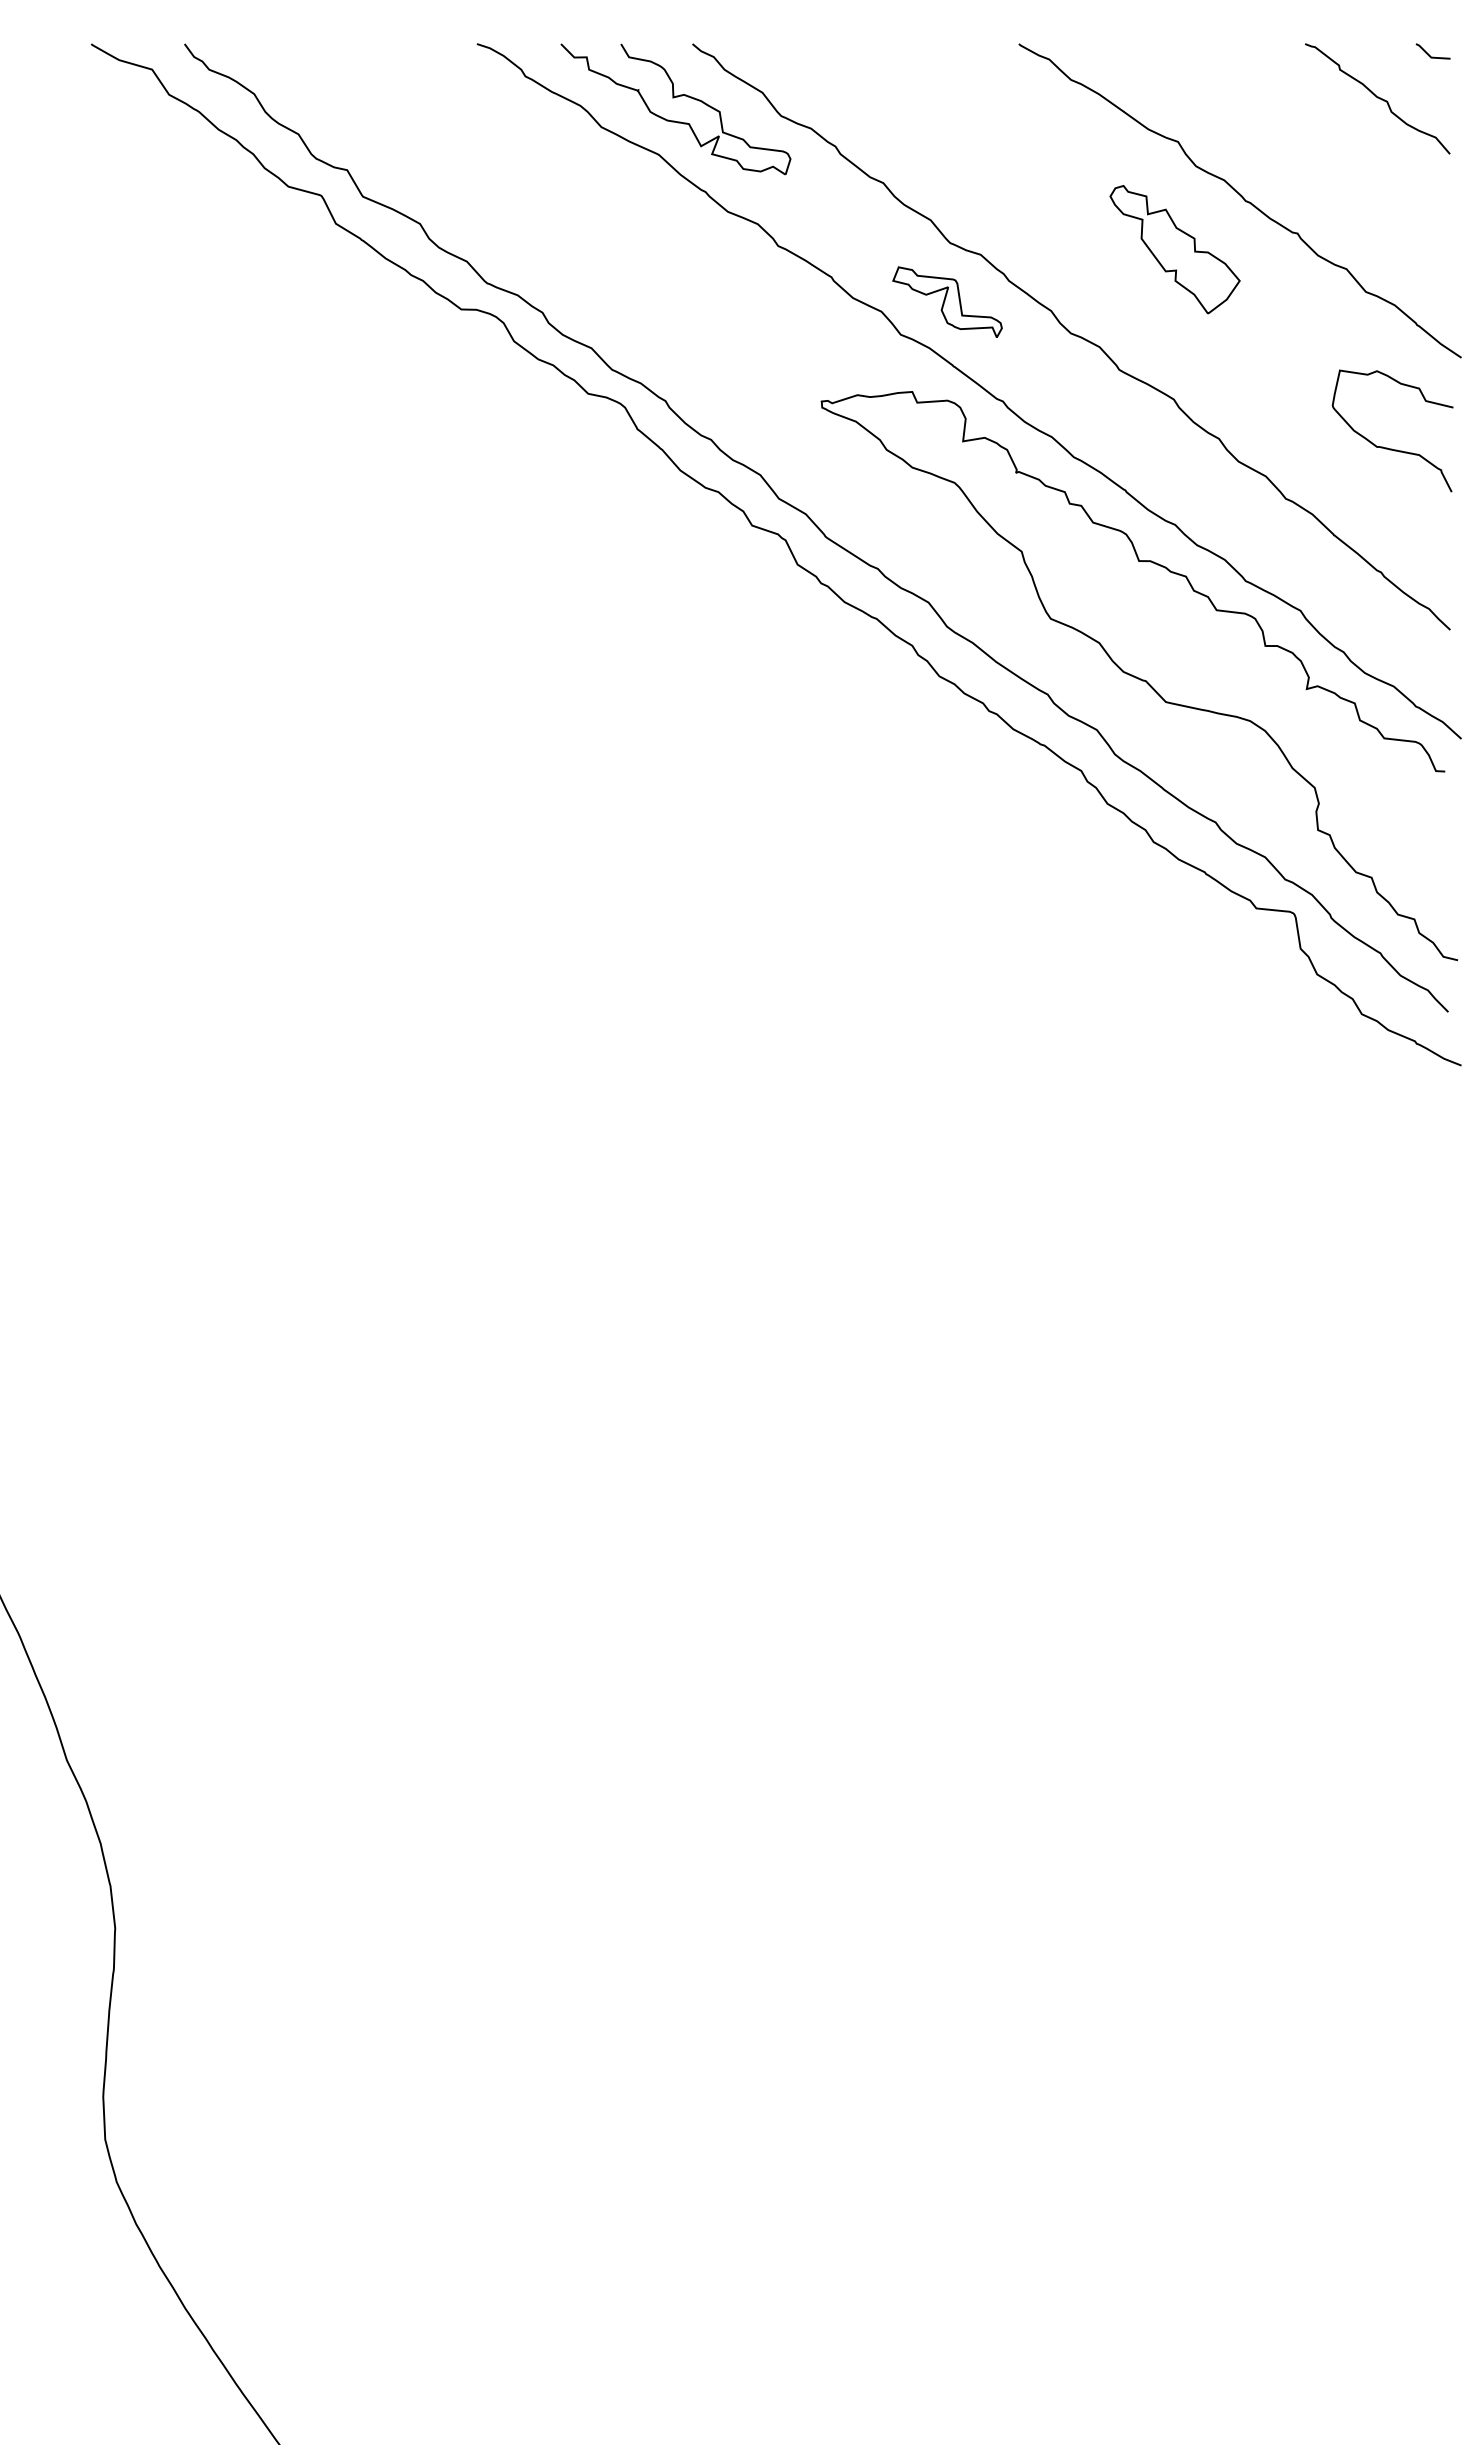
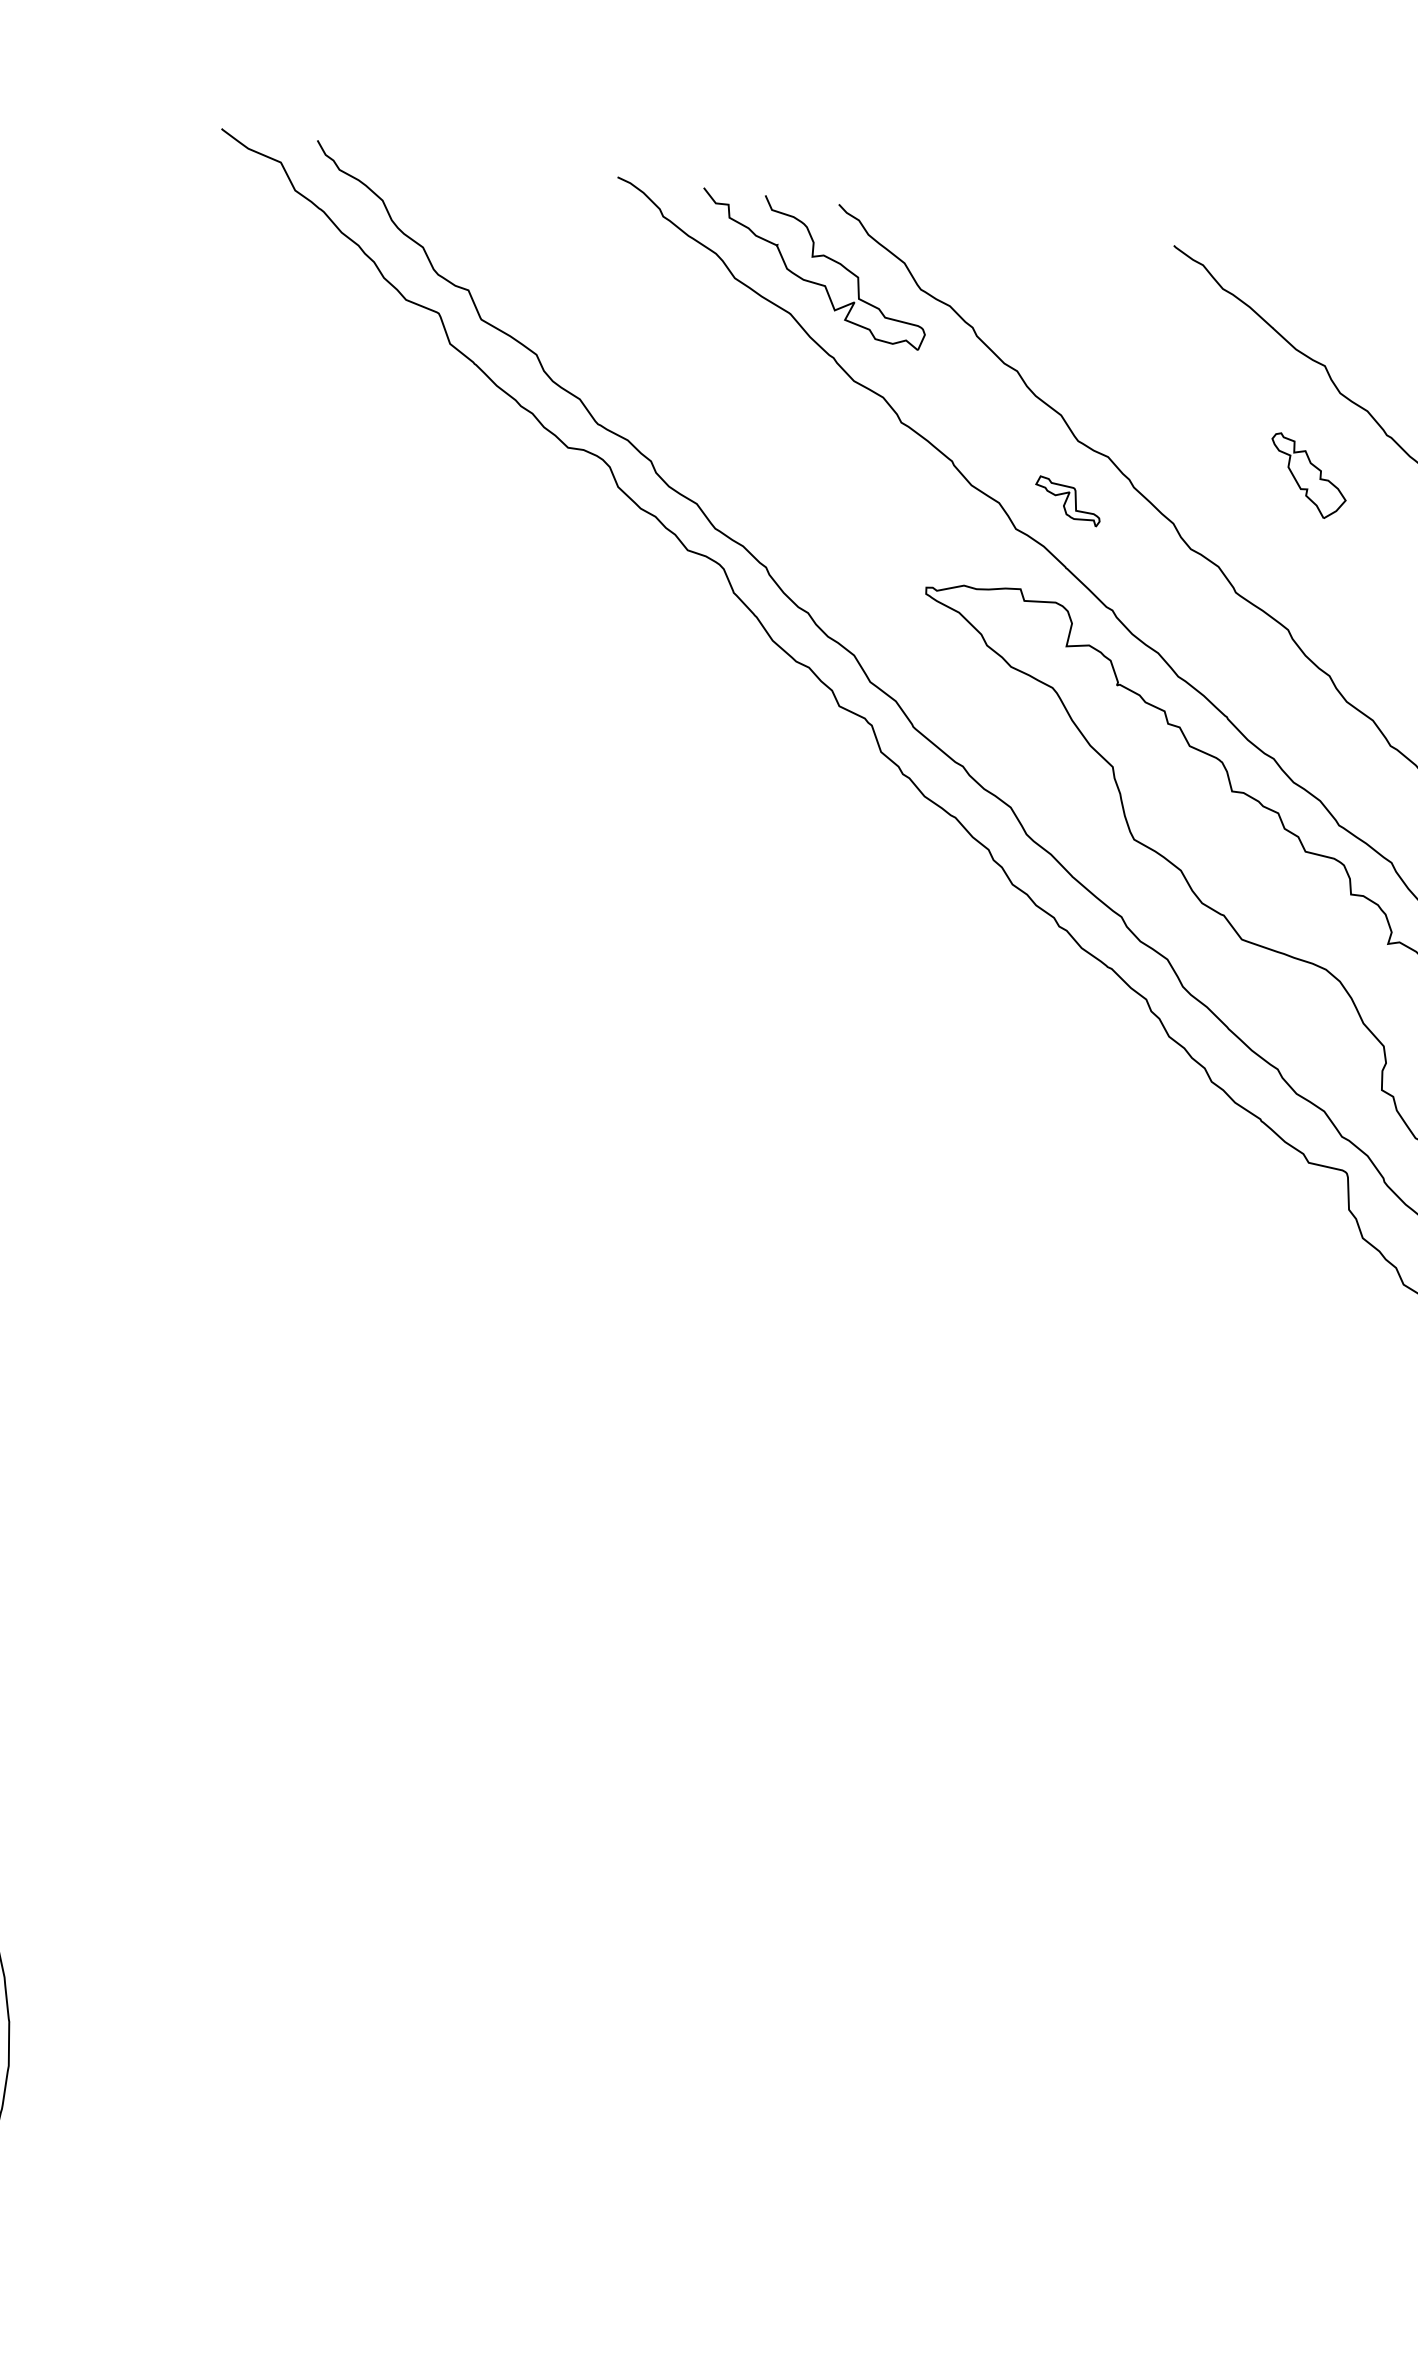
part: (1174, 249) -> (1307, 476), size x0.6
part: (947, 301) -> (1068, 500), size x0.6

